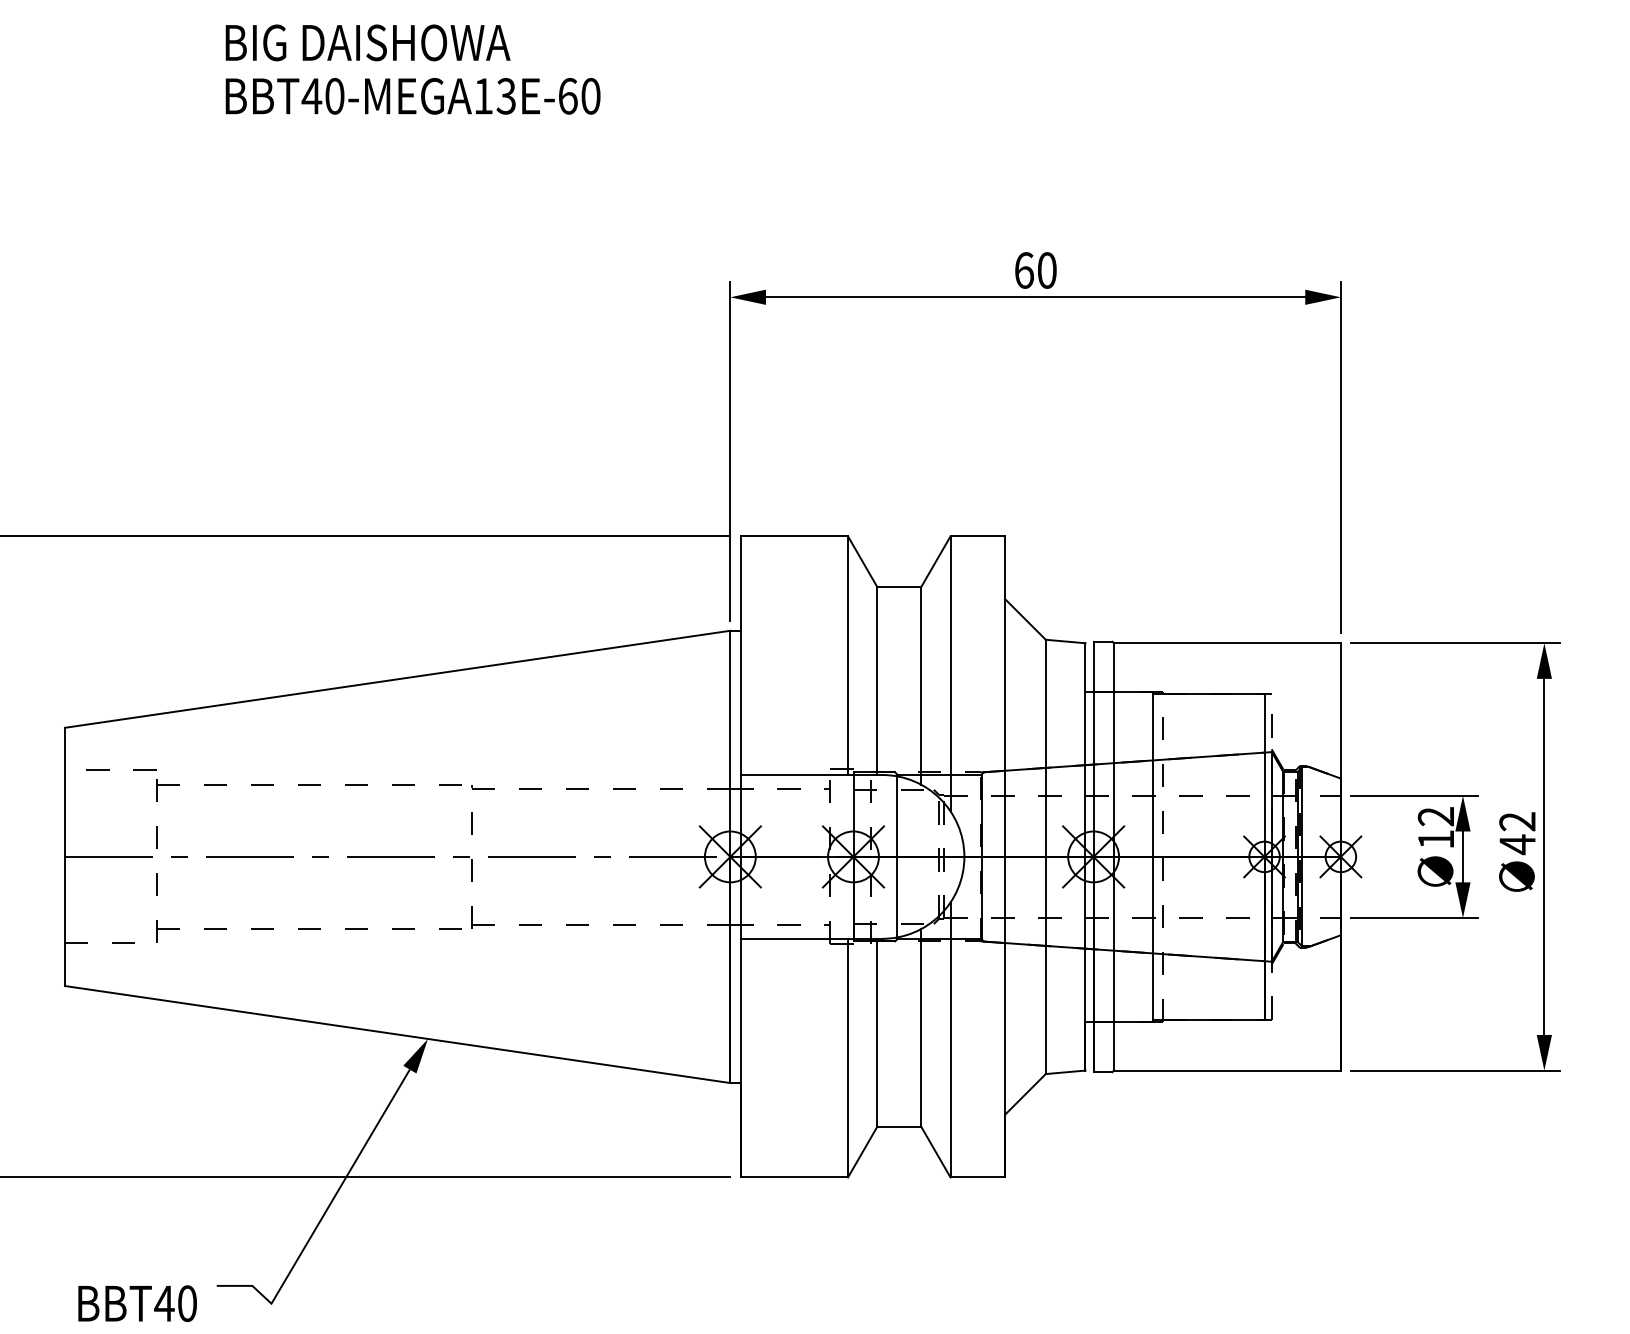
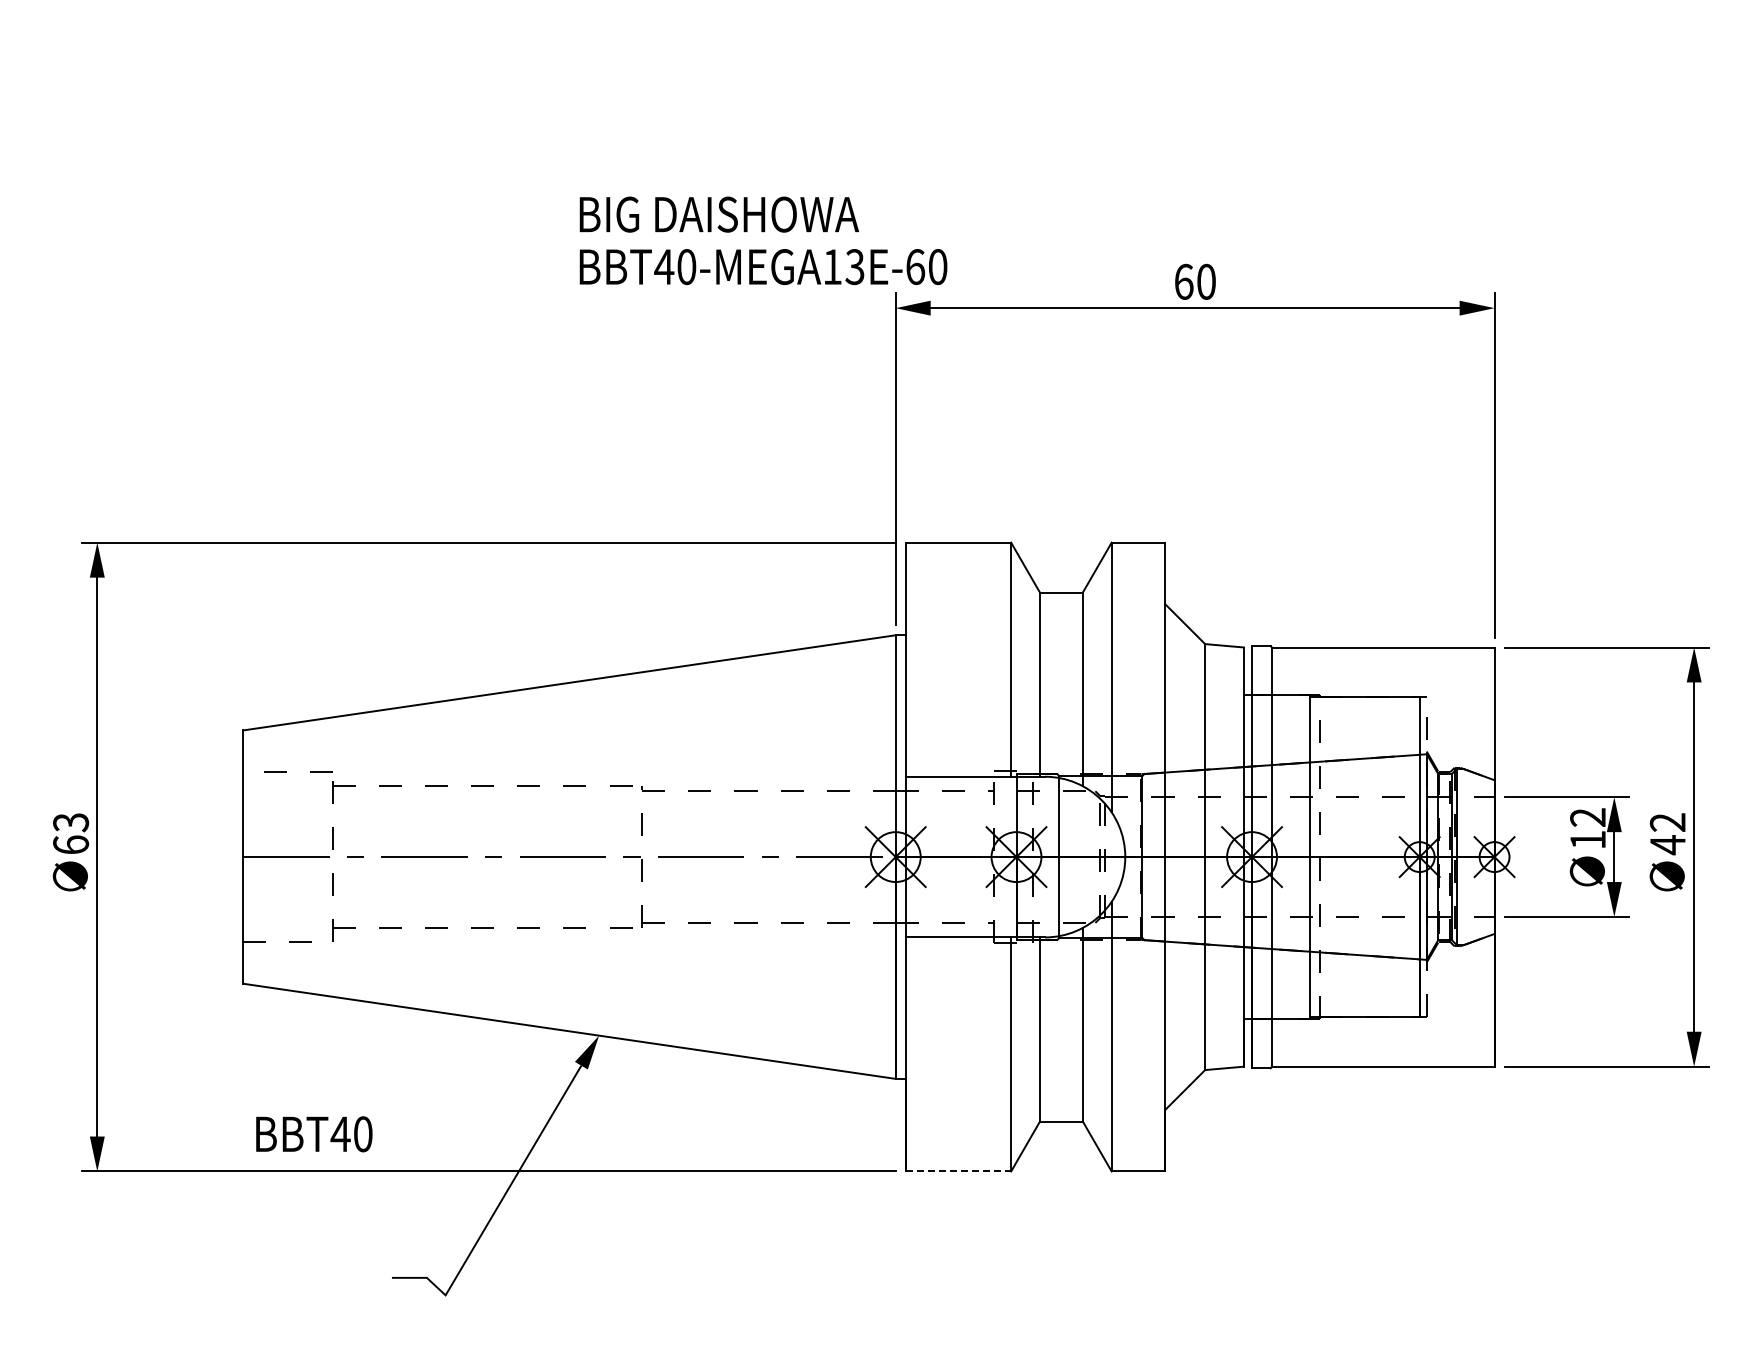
text: (413, 69) -> (763, 240), moved
line: (794, 1177) -> (958, 1171), solid -> dashed
text: (137, 1303) -> (314, 1134), moved

